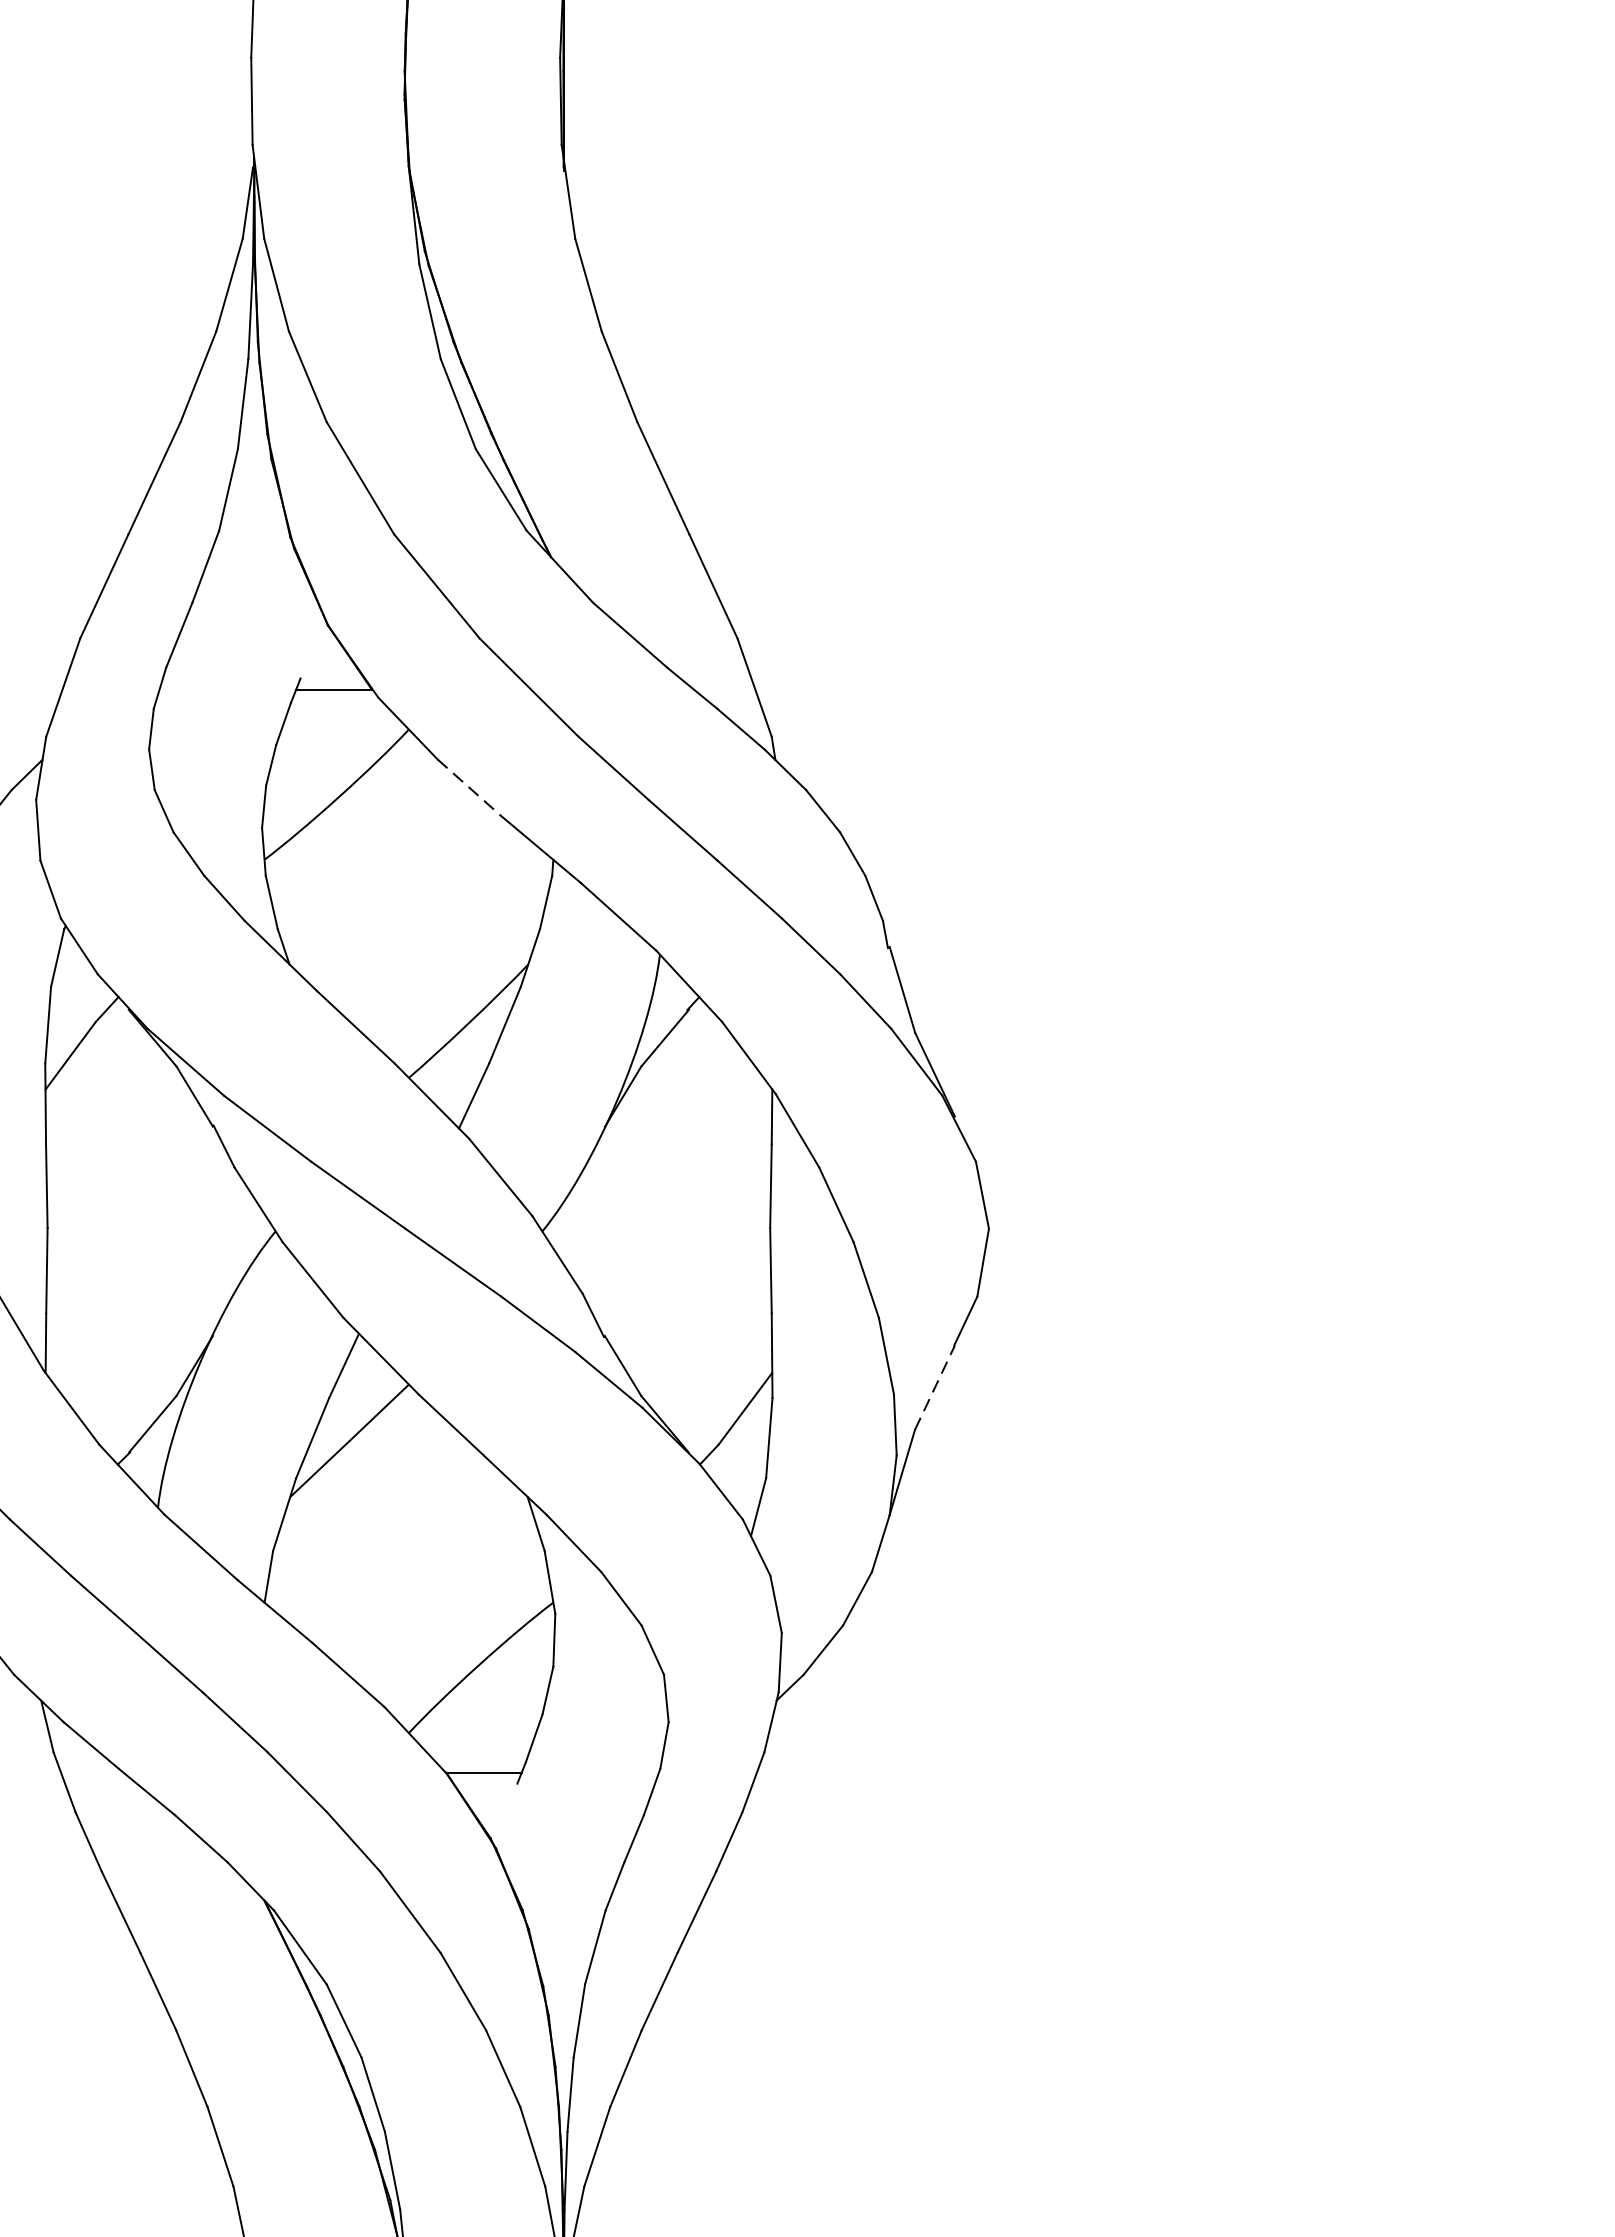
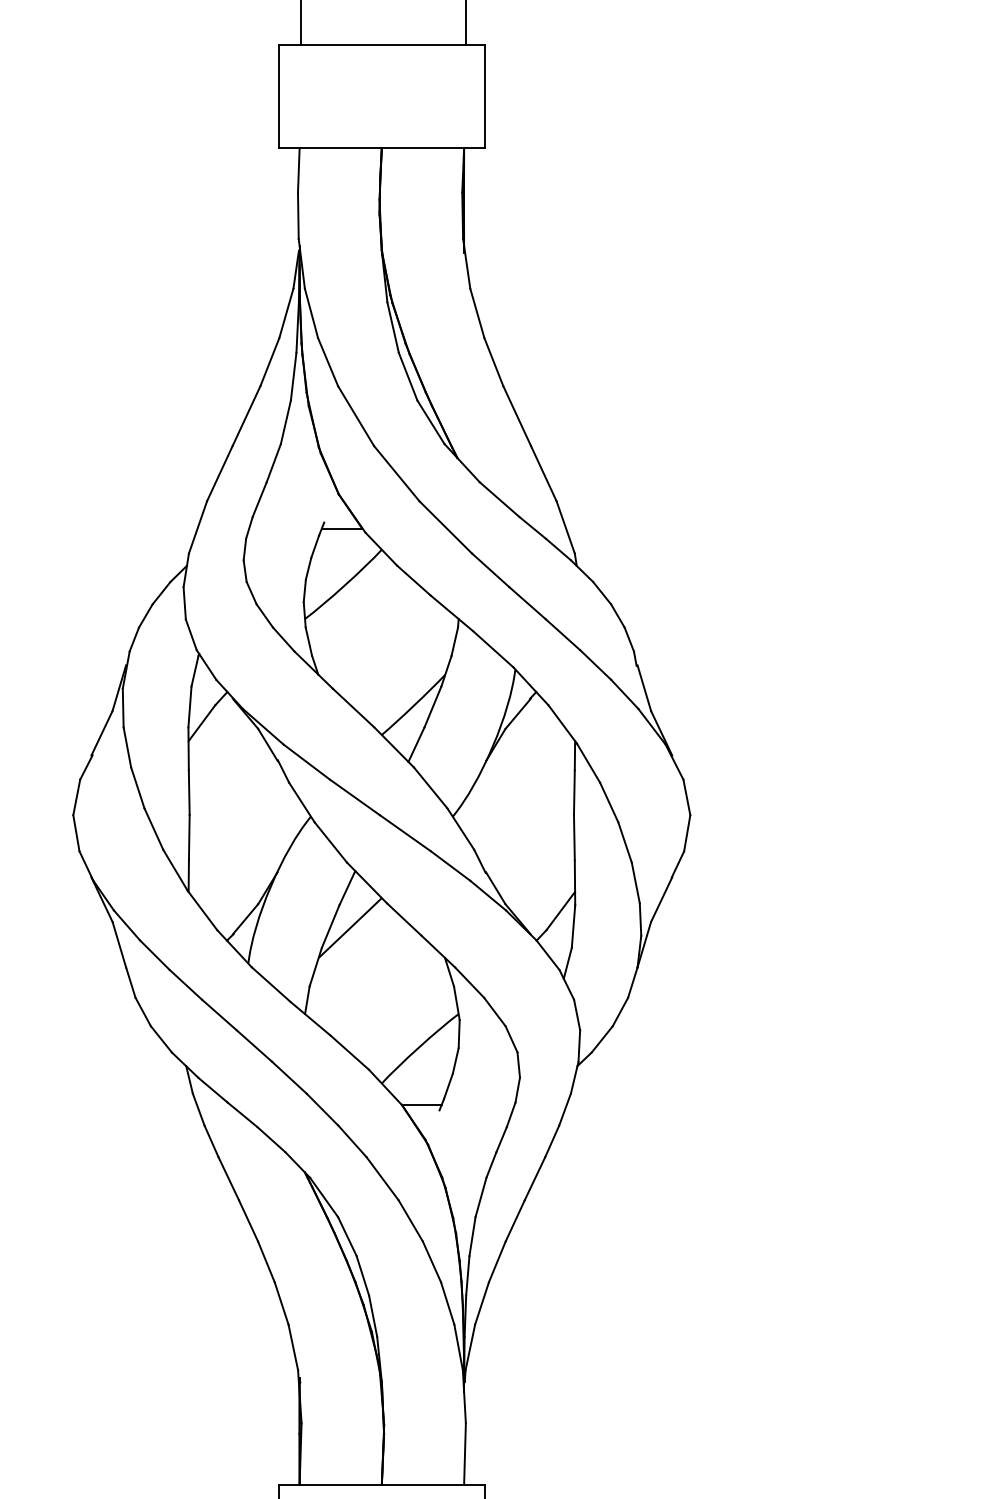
line: (468, 787) -> (413, 580), dashed -> solid
line: (934, 1387) -> (661, 899), dashed -> solid

